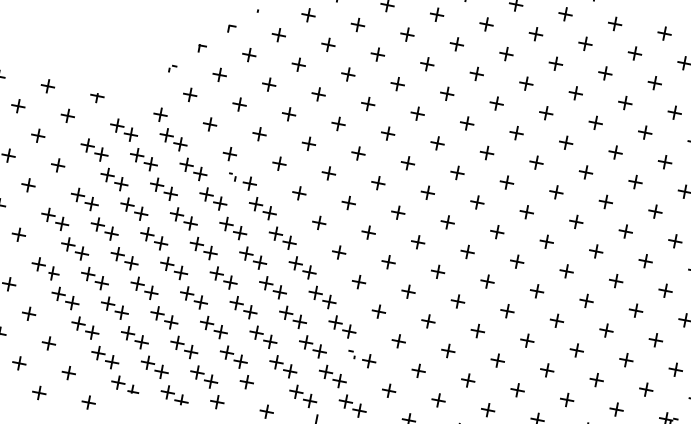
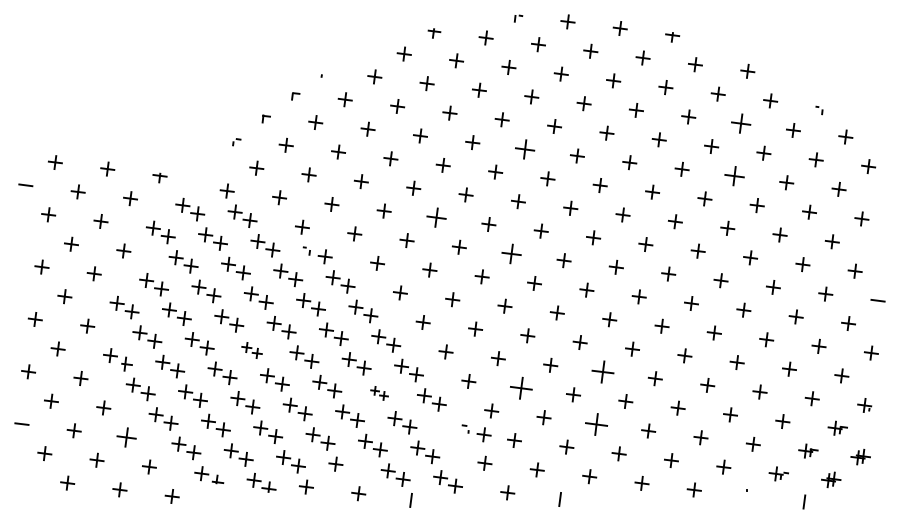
part: (654, 82) -> (740, 123), size x1.4
part: (446, 93) -> (524, 148), size x1.4
part: (644, 132) -> (733, 175), size x1.4
part: (358, 153) -> (436, 217), size x1.4
part: (427, 192) -> (511, 253), size x1.4
part: (173, 268) -> (251, 350), size x0.7
part: (507, 310) -> (602, 371), size x1.6
part: (292, 317) -> (379, 393), size x0.6
part: (427, 320) -> (520, 387), size x1.6
part: (48, 343) -> (126, 437), size x1.4
part: (361, 359) -> (476, 433), moved
part: (497, 359) -> (595, 423), size x1.6

